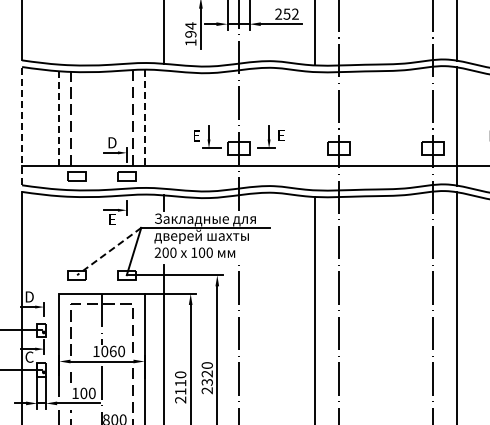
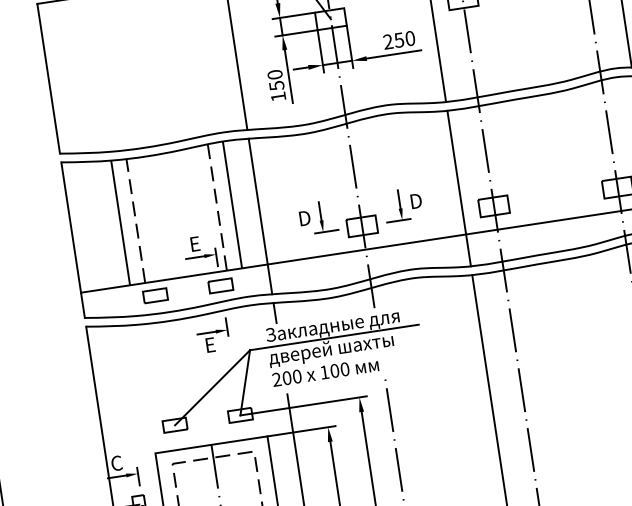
text: (295, 13) -> (410, 37), 252 -> 250
text: (190, 29) -> (275, 79), 194 -> 150
line: (59, 118) -> (120, 222), dashed -> solid
line: (144, 118) -> (232, 205), dashed -> solid
line: (22, 125) -> (73, 239), dashed -> solid
line: (164, 129) -> (261, 216), added
line: (314, 131) -> (458, 189), added
text: (196, 135) -> (304, 217), E -> D
text: (281, 135) -> (416, 200), E -> D
text: (112, 142) -> (195, 243), D -> E
line: (109, 251) -> (212, 387), dashed -> solid
text: (29, 296) -> (116, 462), D -> C

